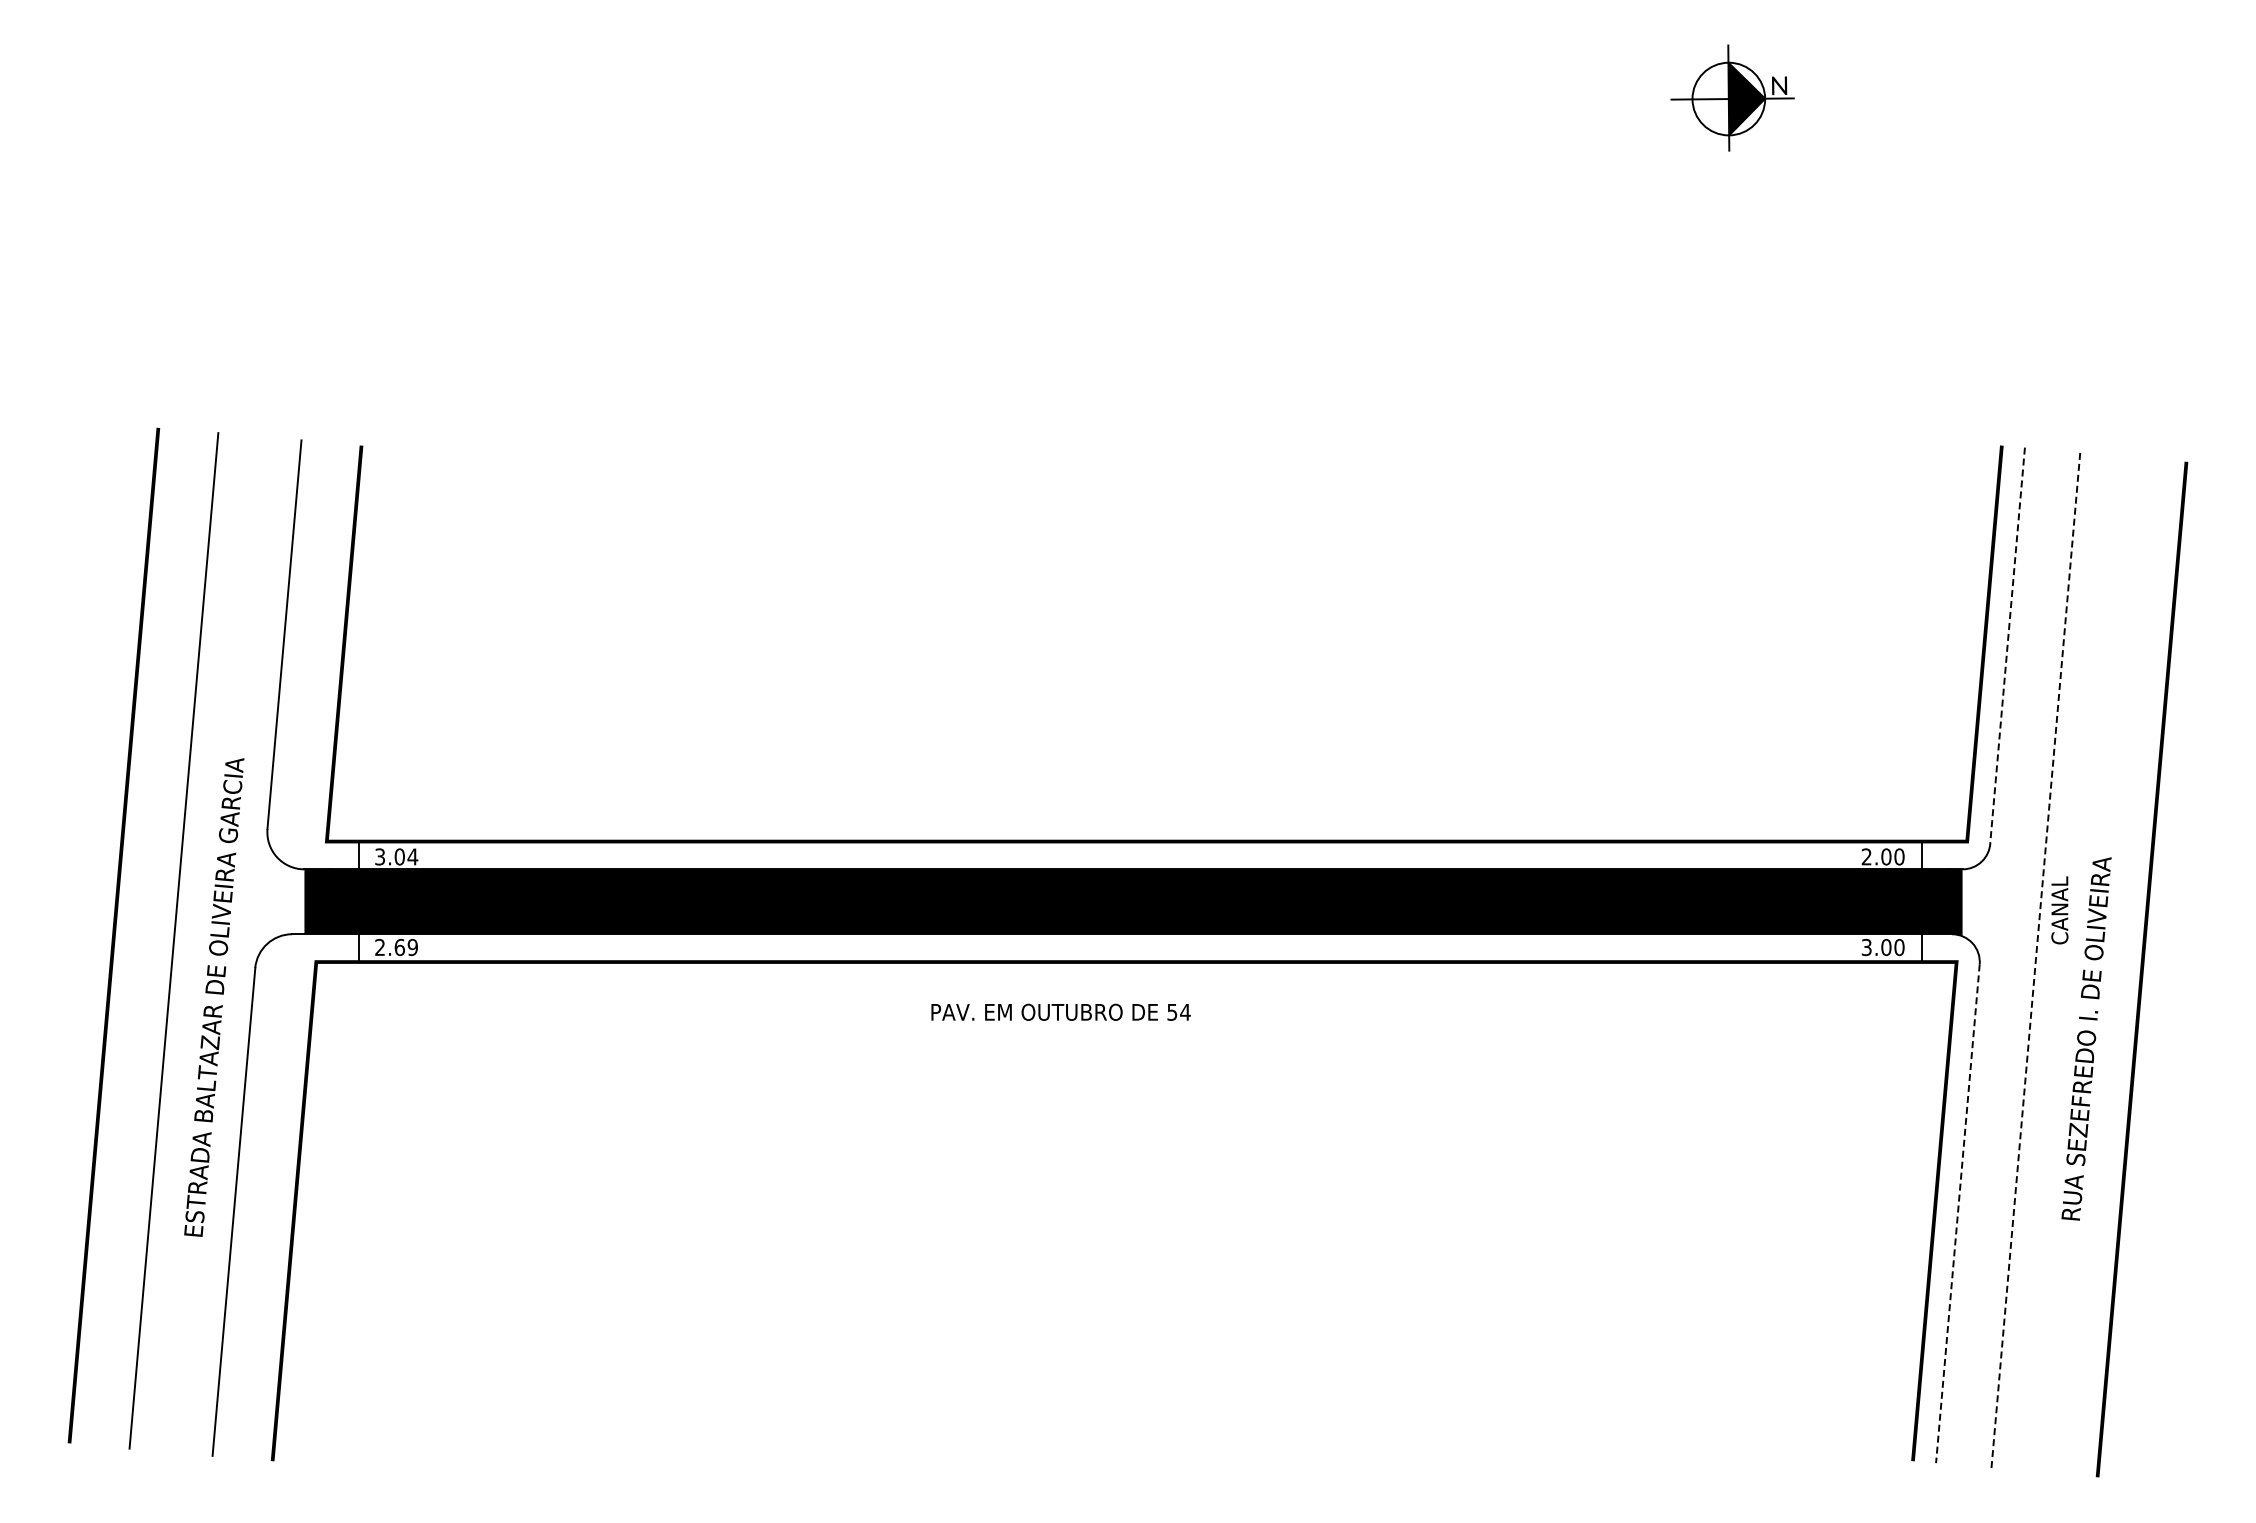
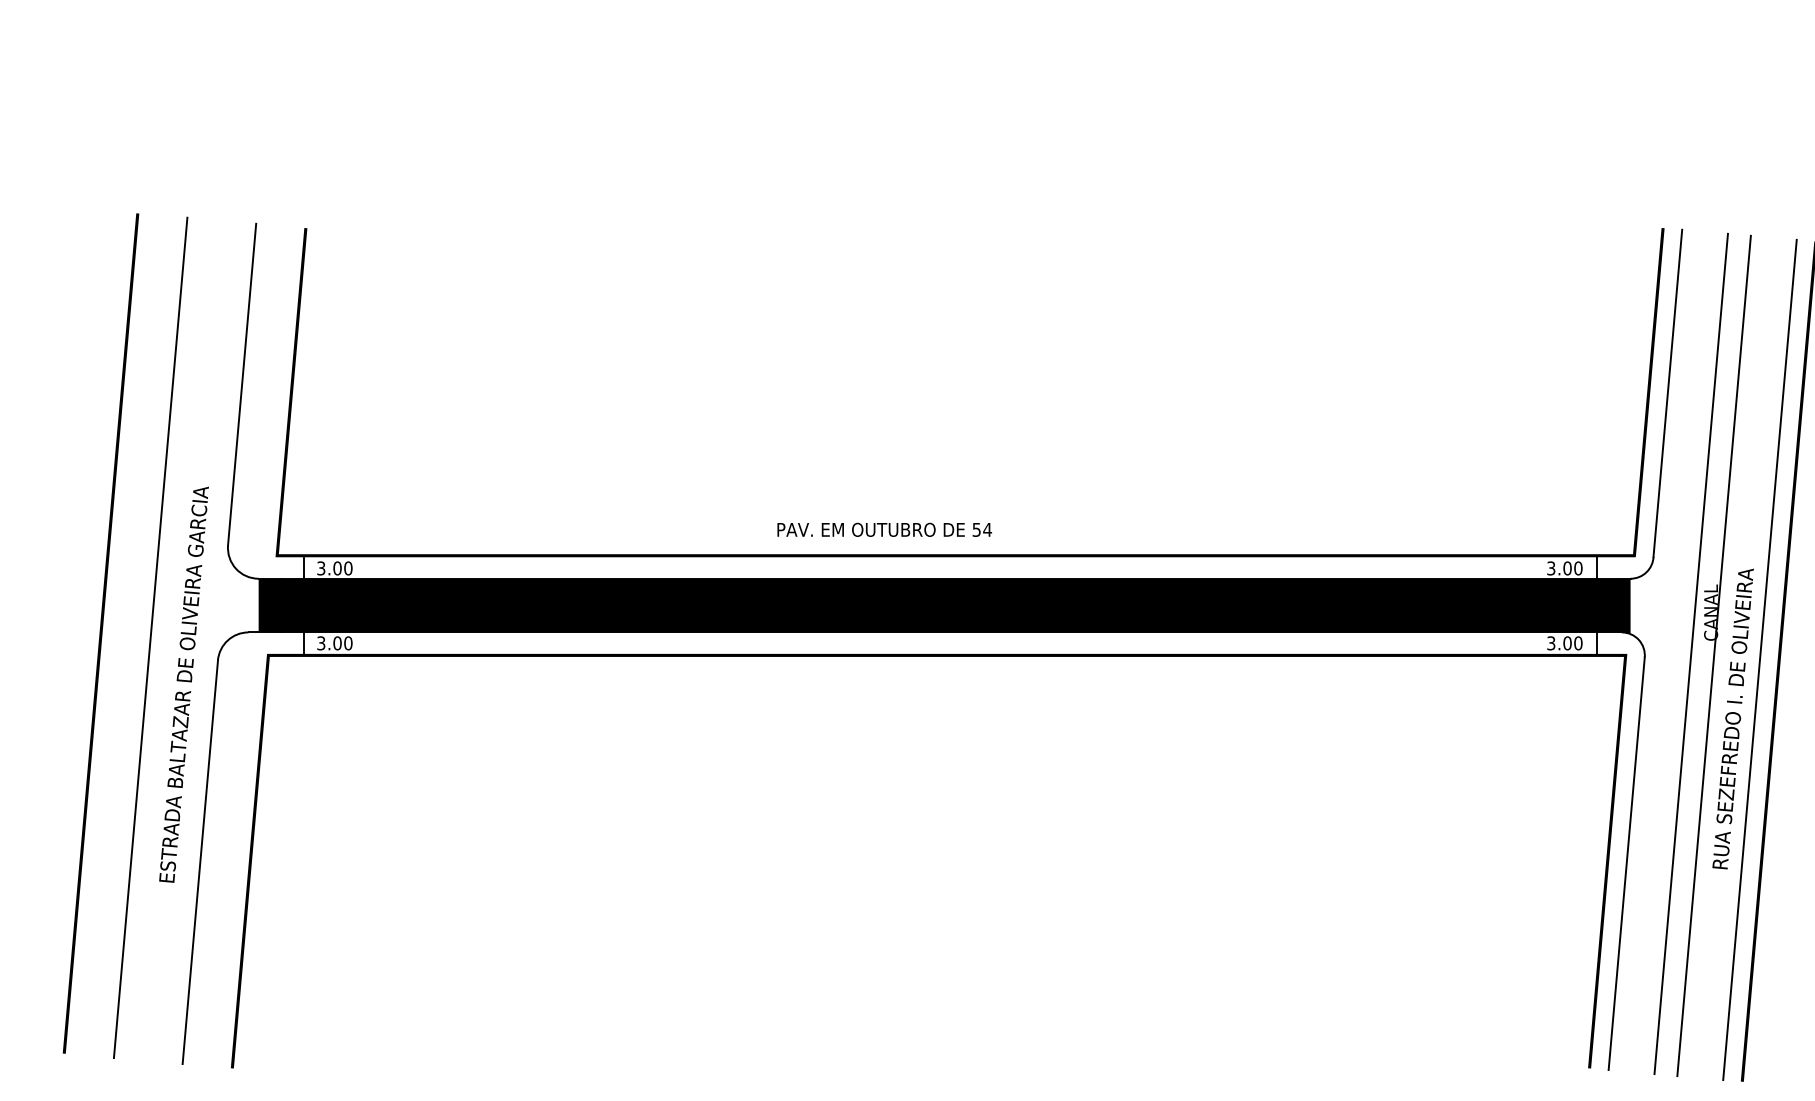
line: (2007, 645) -> (1667, 393), dashed -> solid
text: (412, 856) -> (348, 568), 3.04 -> 3.00
text: (1866, 856) -> (1551, 568), 2.00 -> 3.00
text: (396, 947) -> (334, 643), 2.69 -> 3.00
line: (2035, 960) -> (1690, 654), dashed -> solid
line: (2063, 962) -> (1714, 655), added
line: (2118, 967) -> (1759, 659), added
text: (1060, 1011) -> (884, 529), moved
line: (1957, 1214) -> (1626, 864), dashed -> solid

